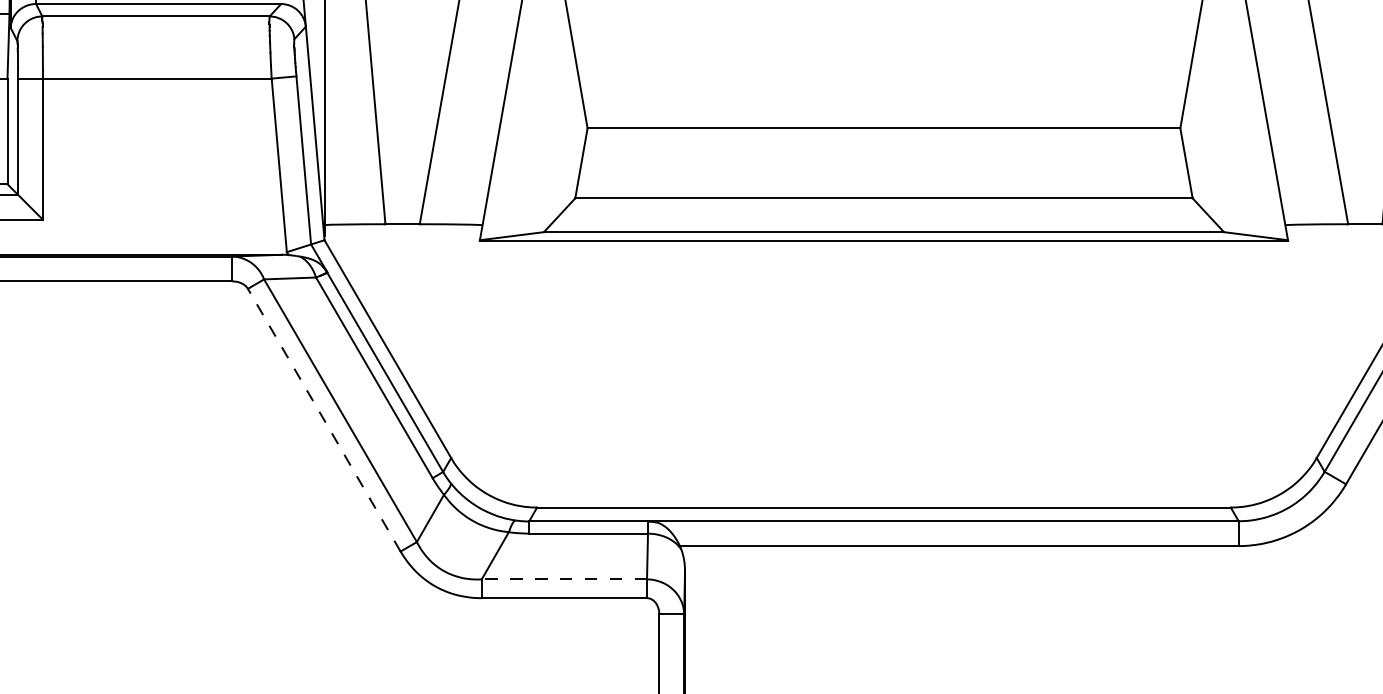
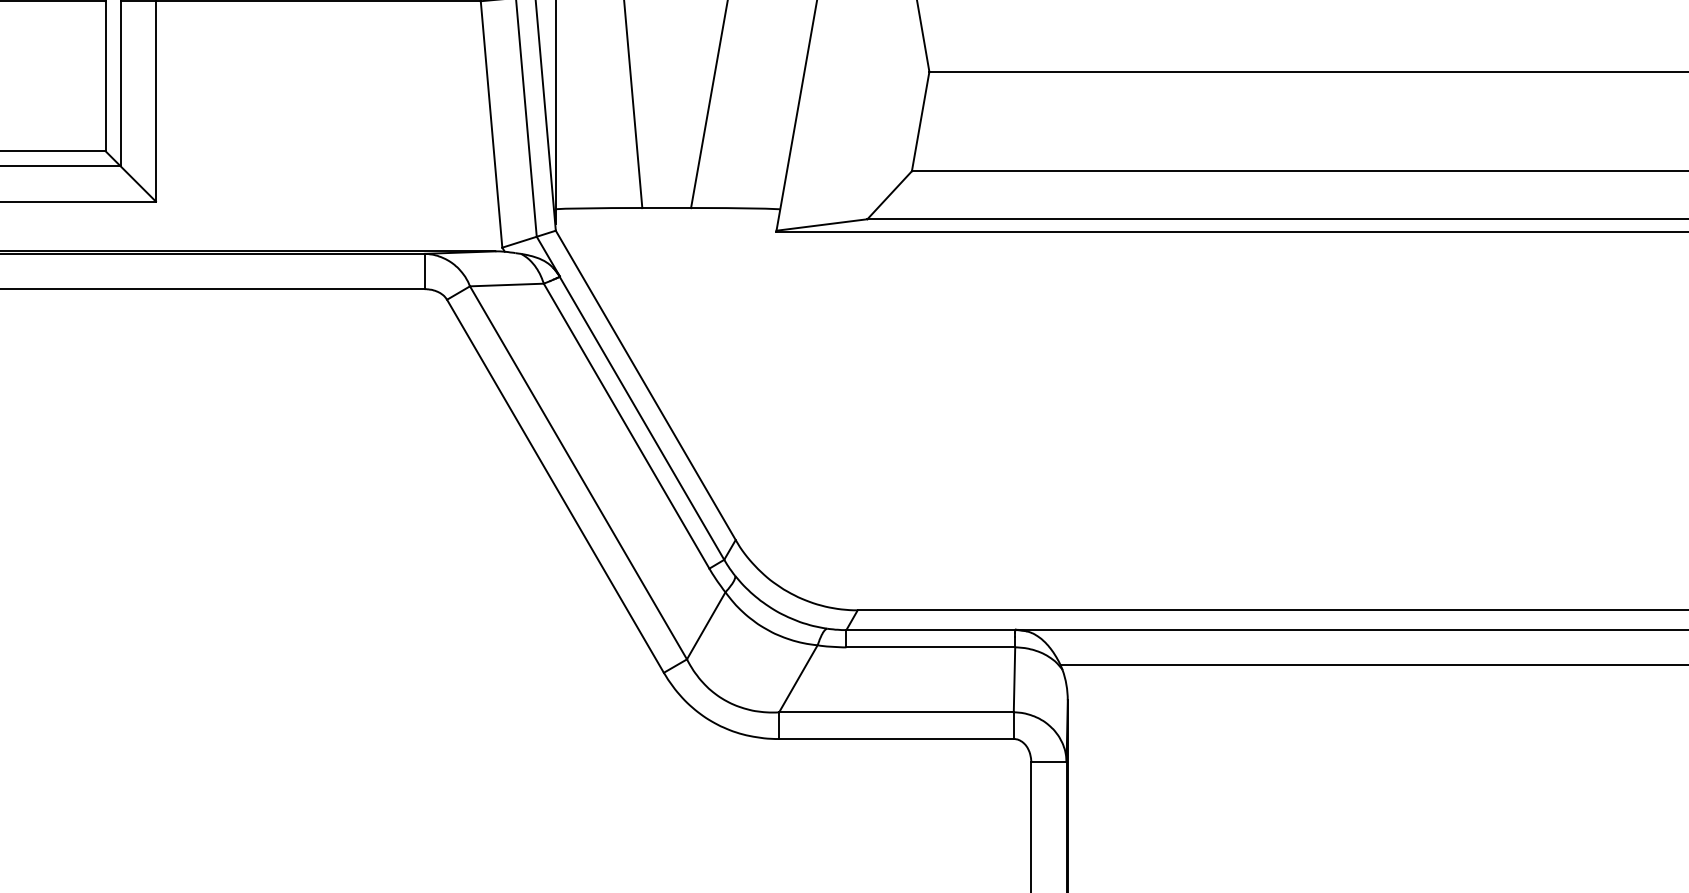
line: (324, 420) -> (555, 486), dashed -> solid
line: (564, 579) -> (896, 712), dashed -> solid

